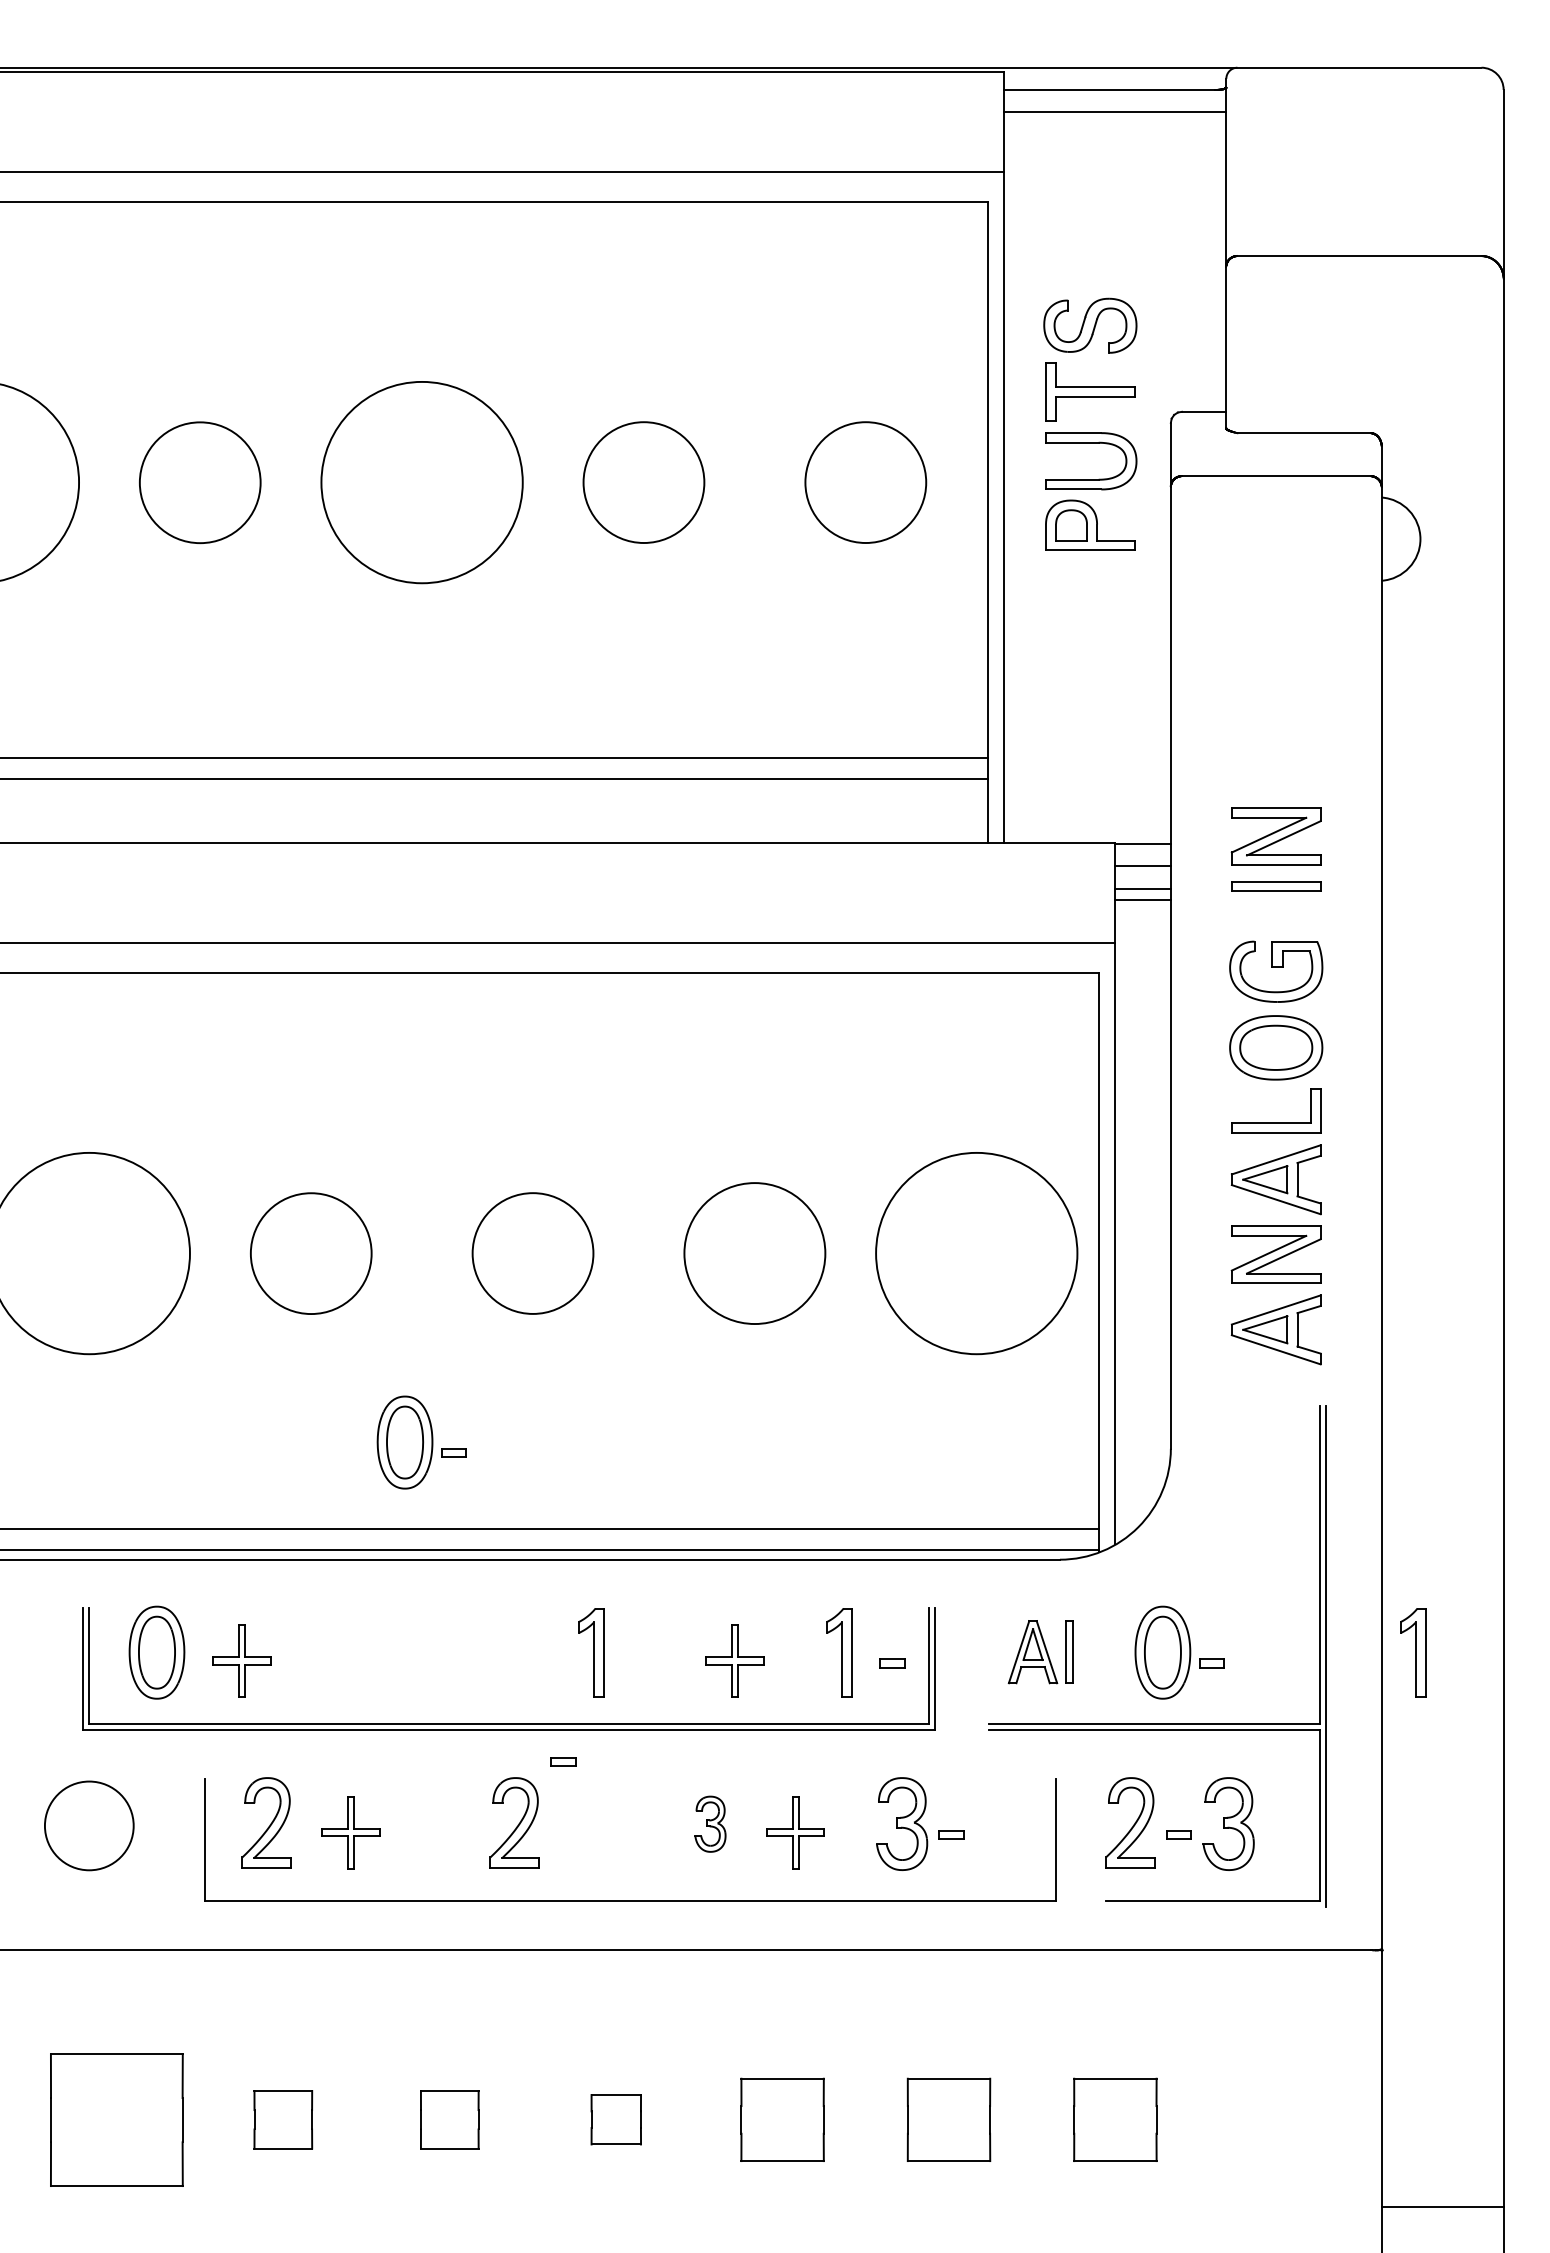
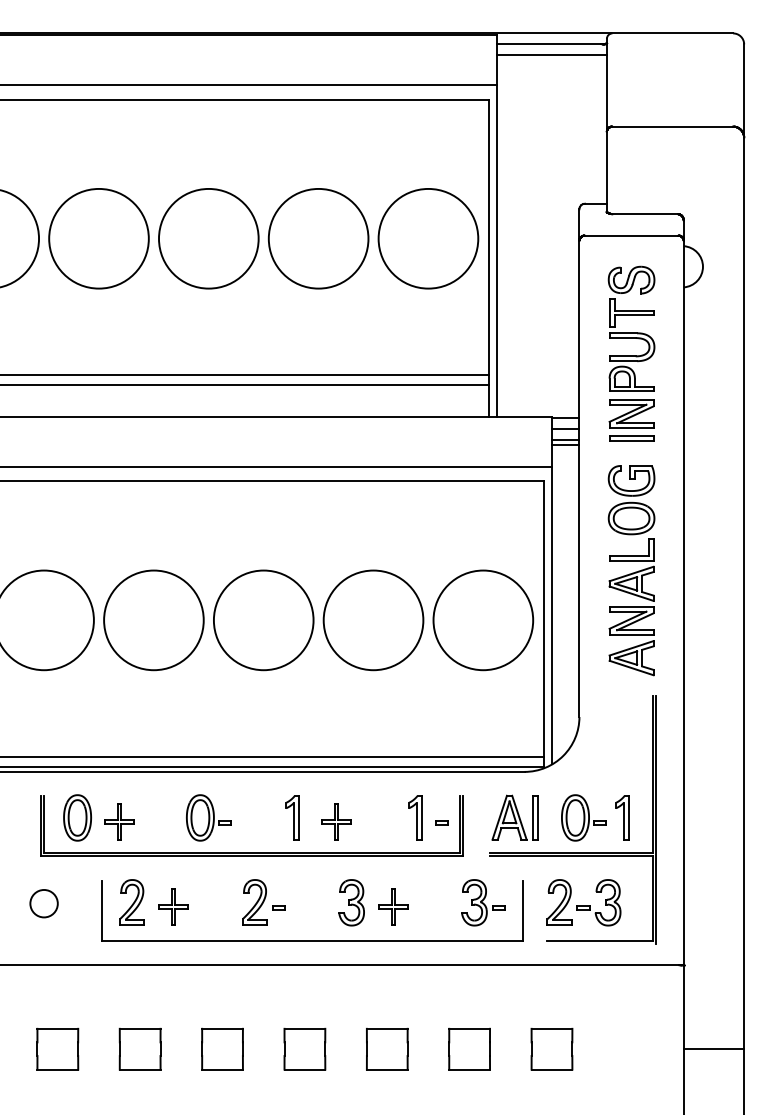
part: (1090, 423) -> (631, 328), moved
circle: (199, 482) -> (98, 238), size x1.67
circle: (643, 482) -> (318, 238), size x1.67
circle: (865, 482) -> (428, 238), size x1.67
circle: (310, 1253) -> (153, 620), size x1.67
circle: (532, 1253) -> (263, 620), size x1.67
circle: (754, 1253) -> (373, 620), size x1.43
part: (421, 1441) -> (208, 817), moved
part: (1039, 1651) -> (514, 817), size x1.43
part: (1413, 1651) -> (622, 817), moved
part: (734, 1659) -> (336, 821), moved
part: (562, 1760) -> (278, 907), moved
part: (710, 1823) -> (351, 902), size x1.67
part: (920, 1823) -> (483, 902), moved
circle: (88, 1825) -> (43, 903), size x0.62
part: (116, 2118) -> (57, 1048), size x0.62
part: (282, 2118) -> (139, 1048), size x1.43
part: (449, 2118) -> (222, 1048), size x1.43
part: (615, 2118) -> (304, 1048), size x1.67
line: (1441, 2207) -> (713, 1049), moved

